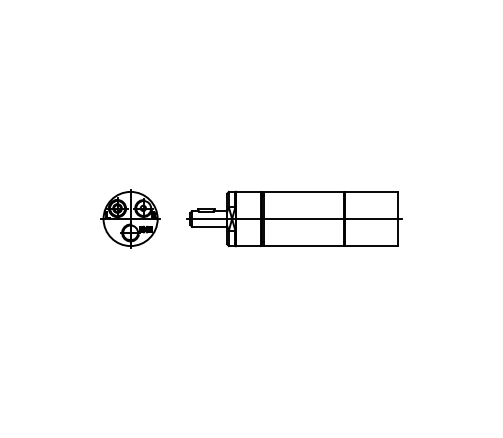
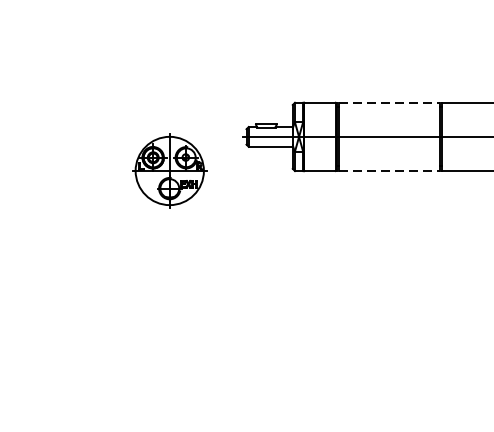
line: (303, 191) -> (389, 102), solid -> dashed
part: (130, 218) -> (169, 170), moved
line: (303, 246) -> (389, 171), solid -> dashed

